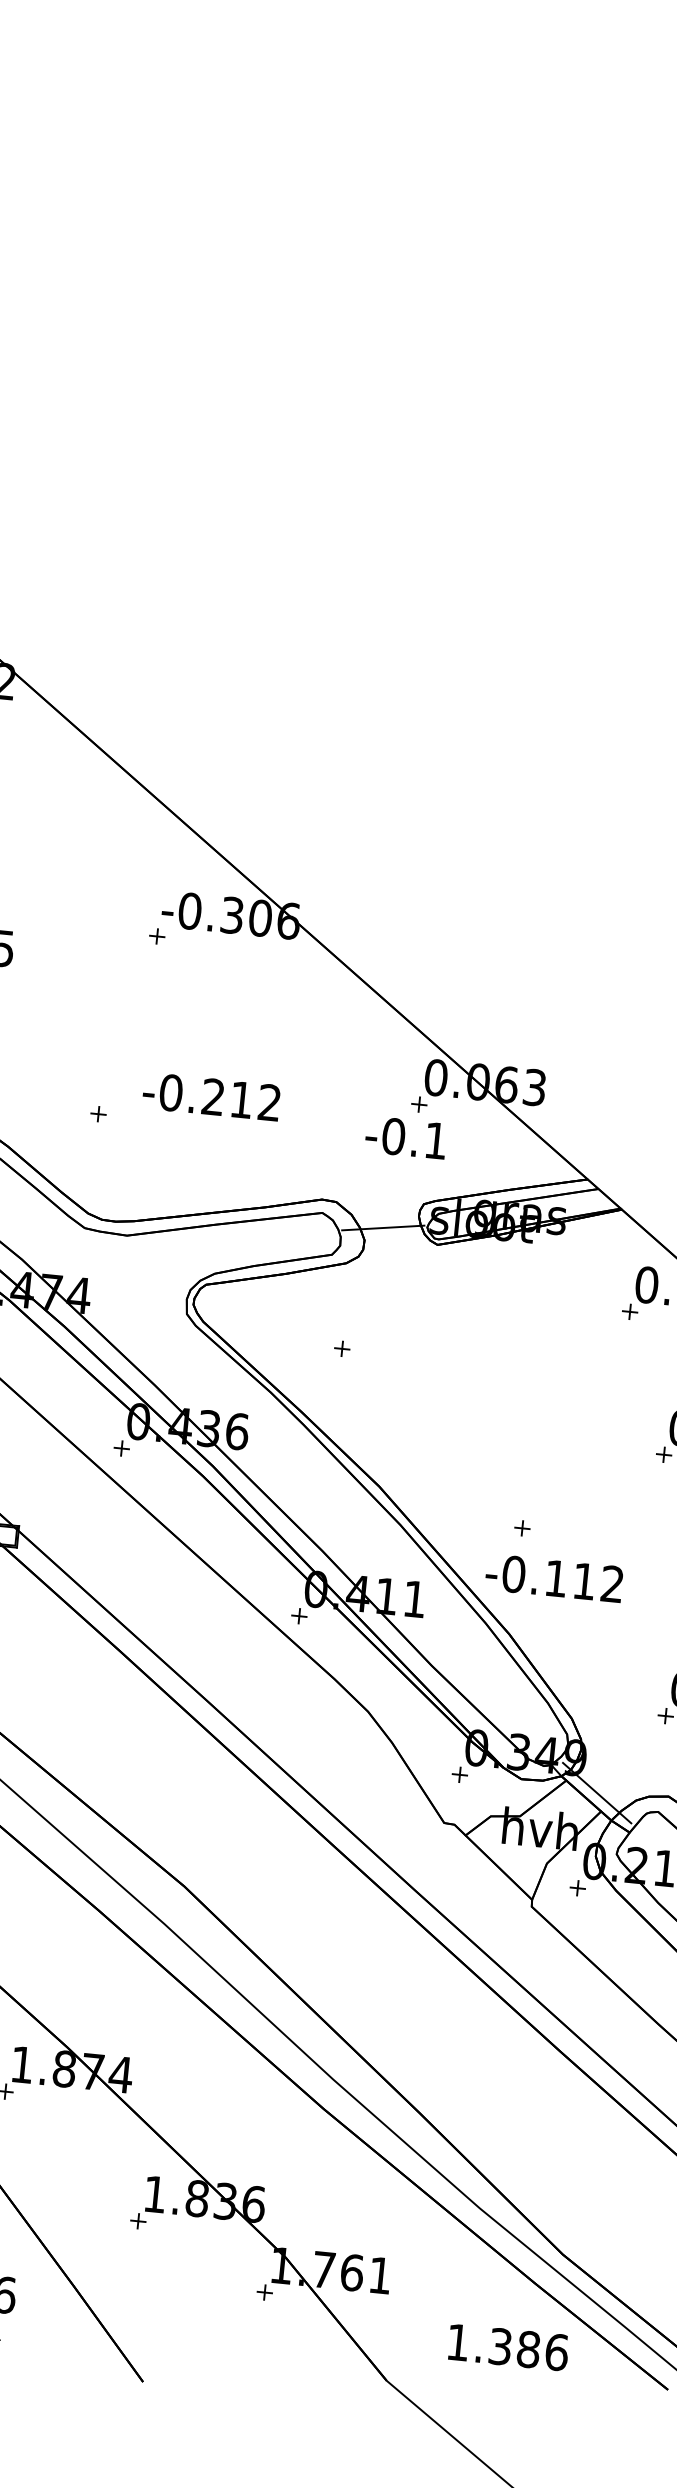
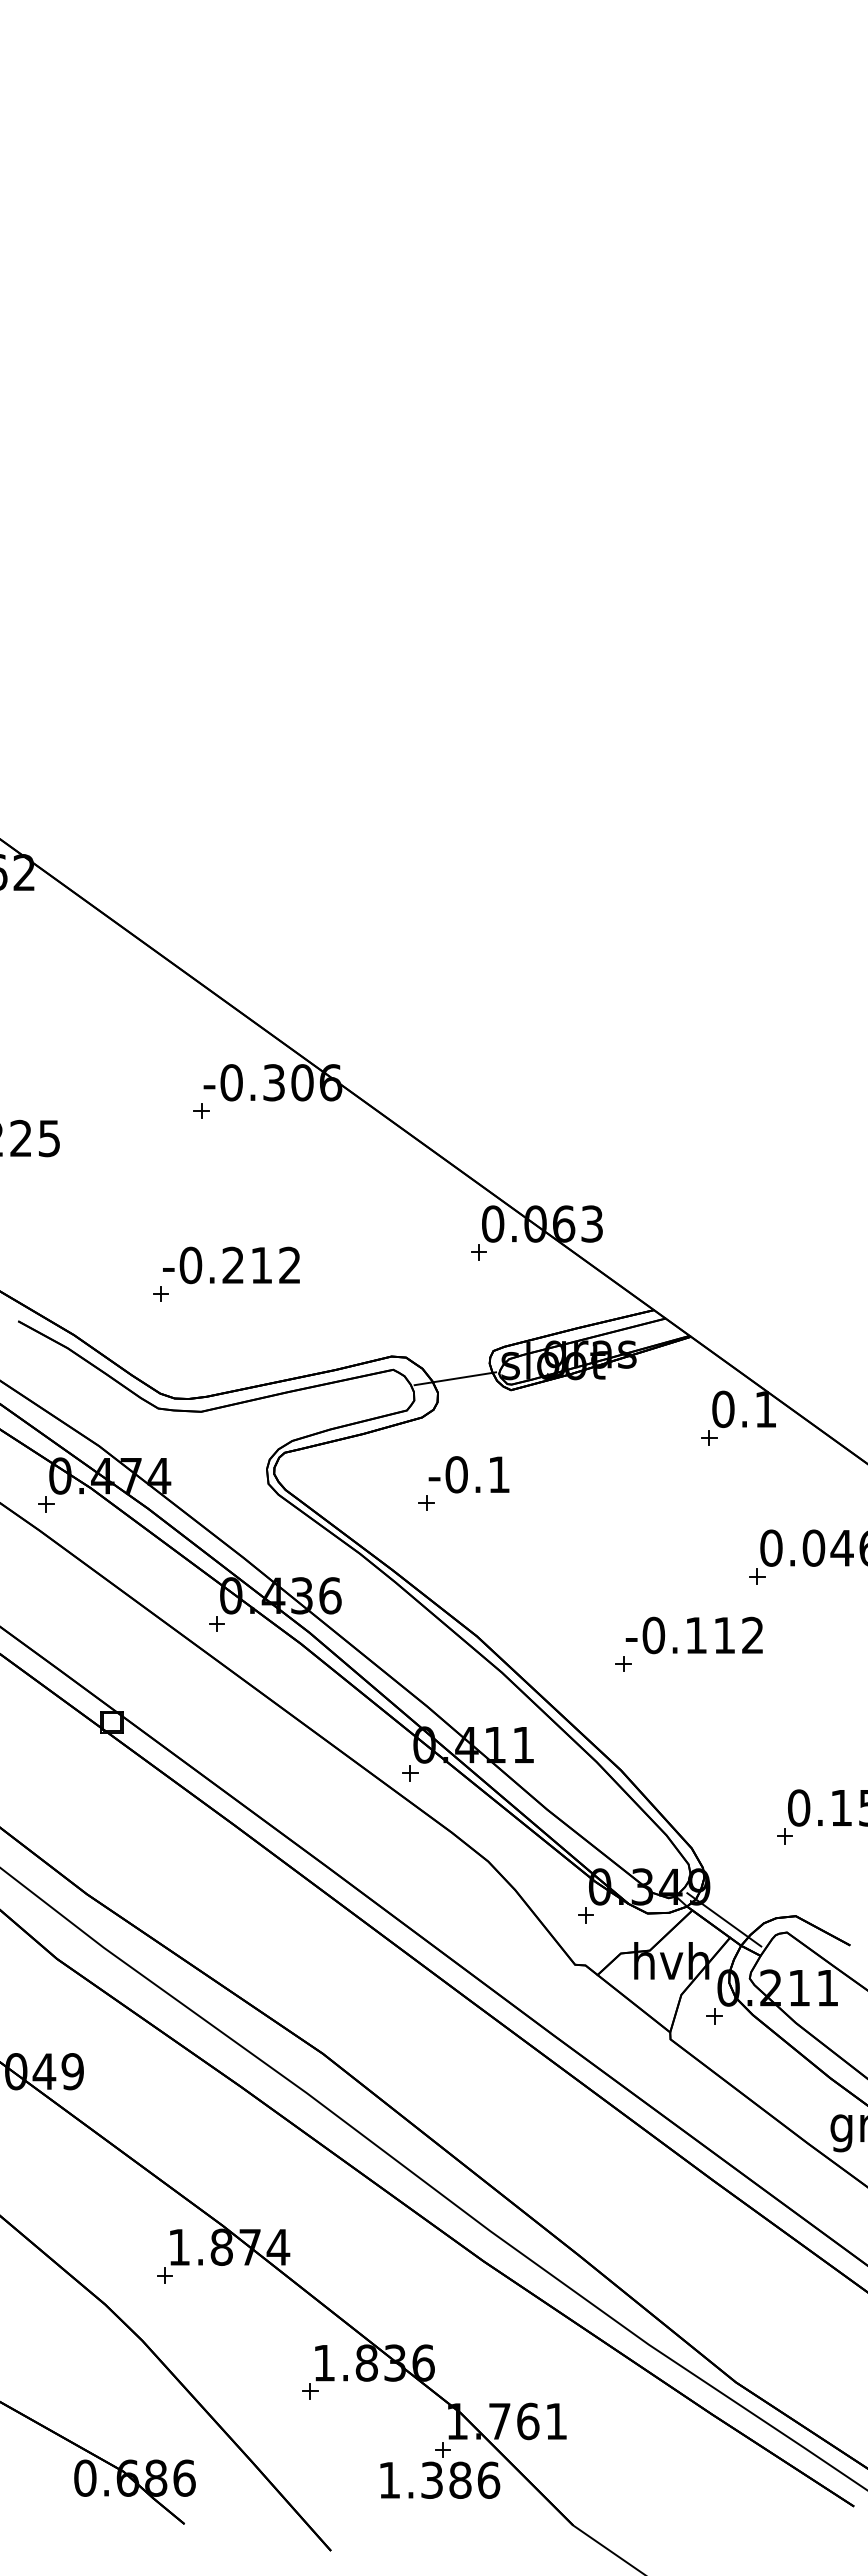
text: (211, 1097) -> (231, 1265), moved
text: (405, 1137) -> (468, 1474), moved
text: (553, 1578) -> (693, 1635), moved
text: (508, 2346) -> (440, 2479), moved

